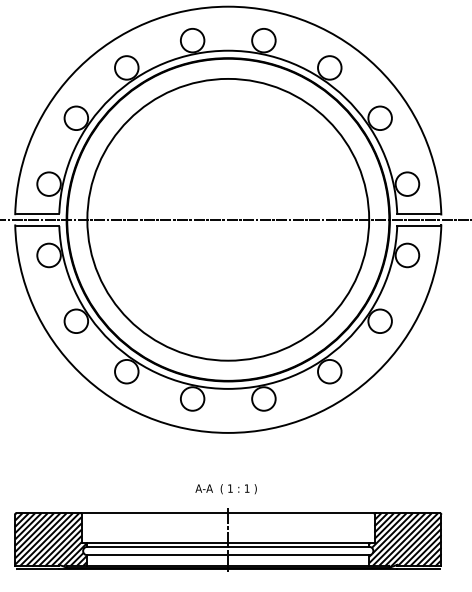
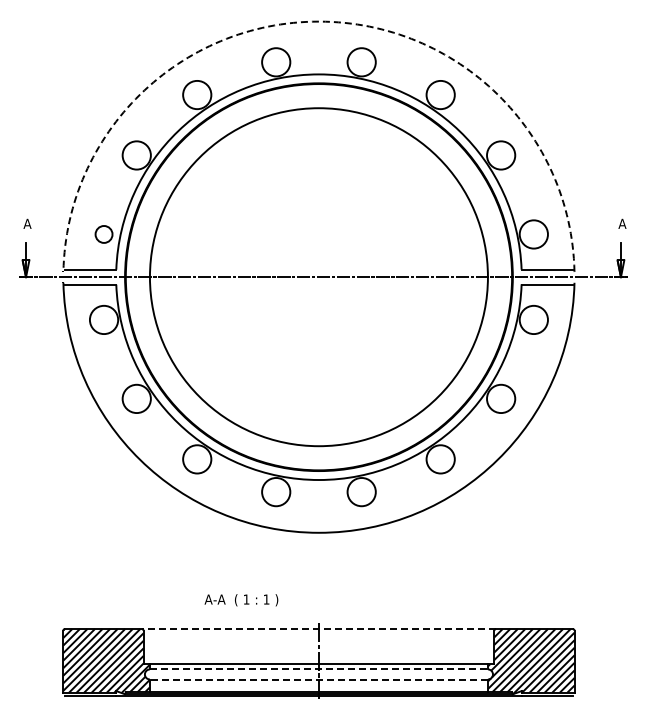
arc: (227, 6) -> (318, 21), solid -> dashed
circle: (48, 184) -> (103, 234), size x0.6
text: (226, 489) -> (241, 600), moved
line: (227, 513) -> (318, 629), solid -> dashed
line: (227, 546) -> (318, 669), solid -> dashed
line: (227, 555) -> (318, 679), solid -> dashed

